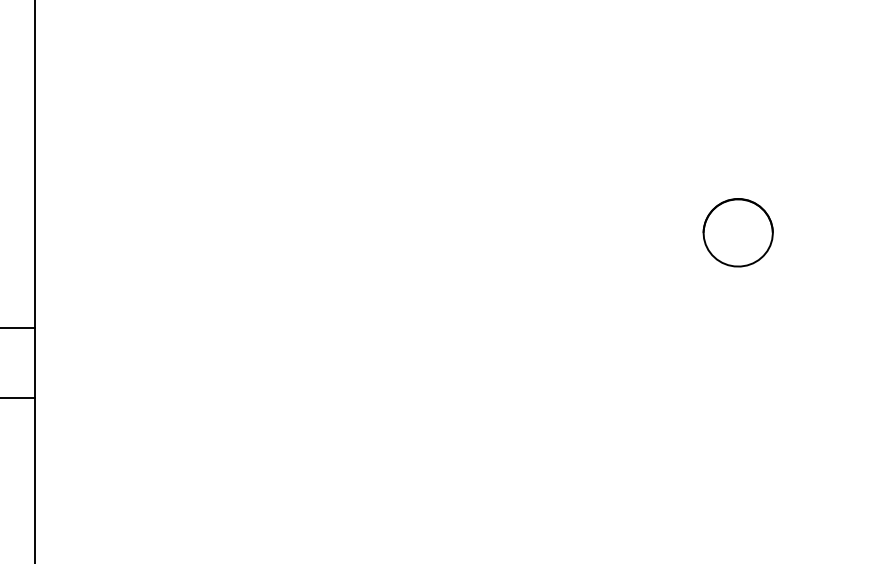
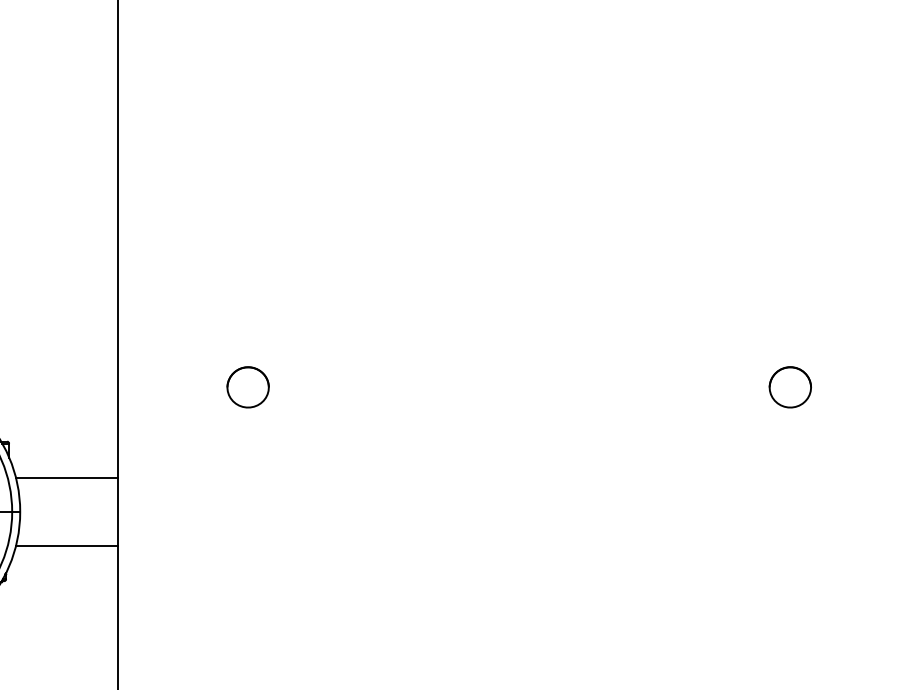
part: (170, 233) -> (247, 387), added
part: (737, 233) -> (789, 387), size x0.62

